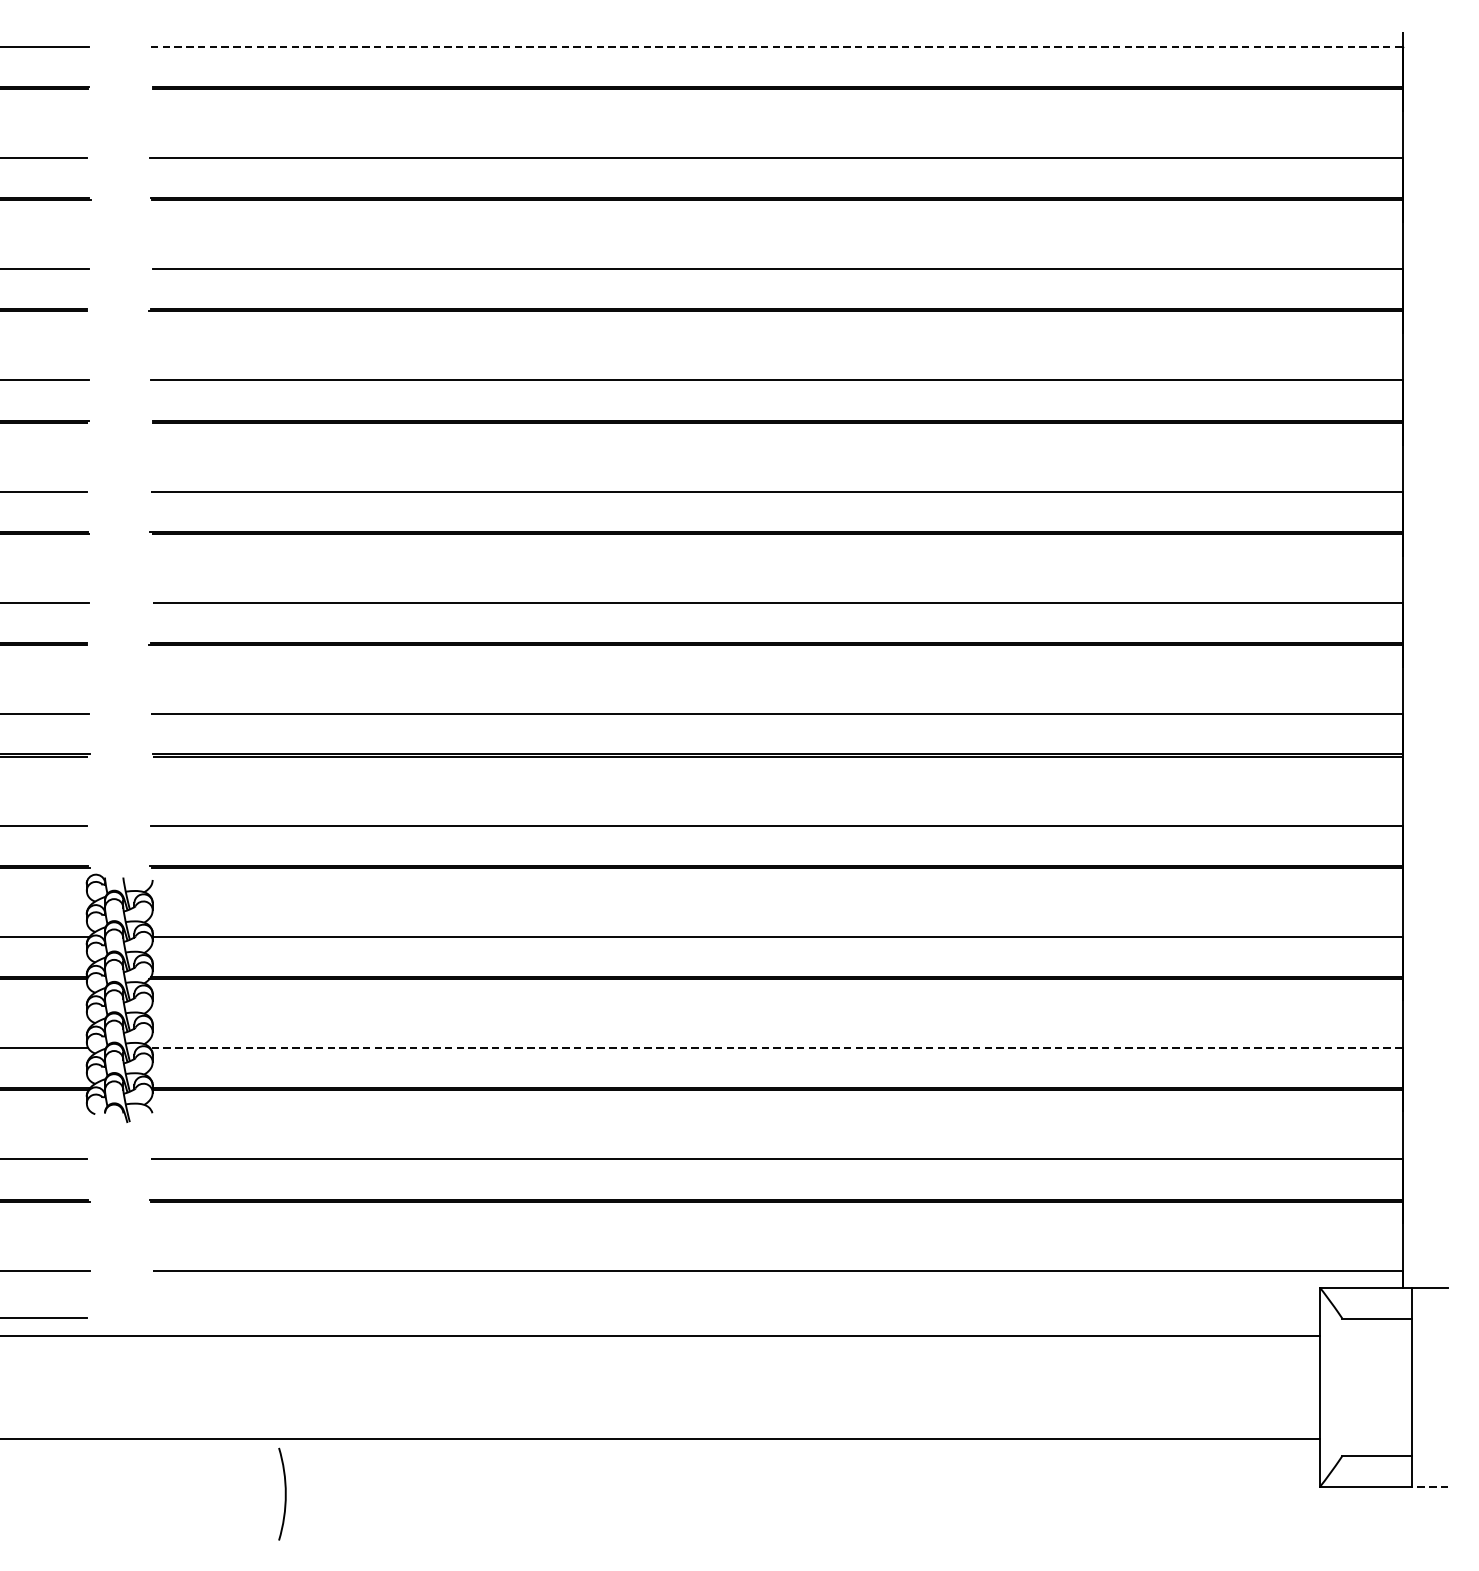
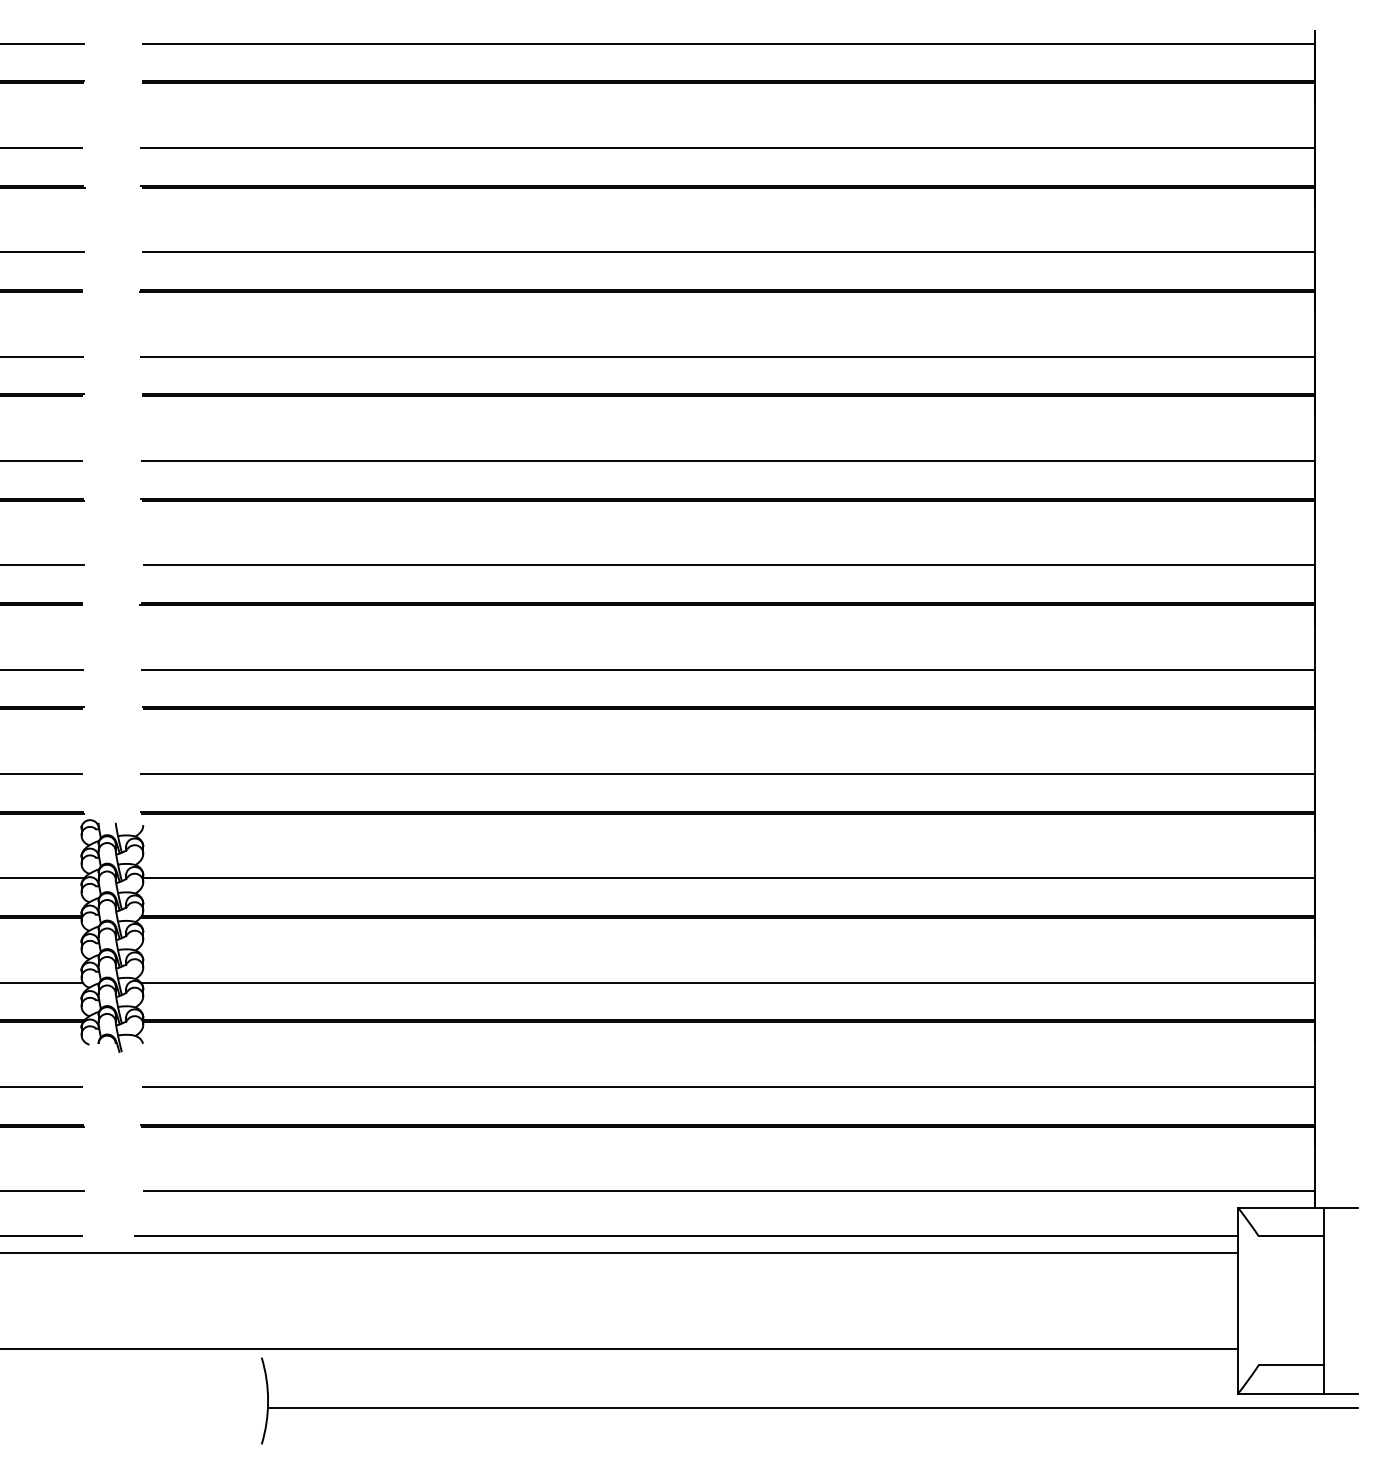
line: (777, 46) -> (729, 43), dashed -> solid
line: (775, 1047) -> (727, 982), dashed -> solid
line: (732, 1317) -> (686, 1235), added
line: (1429, 1486) -> (1340, 1393), dashed -> solid
line: (866, 1502) -> (812, 1408), added

